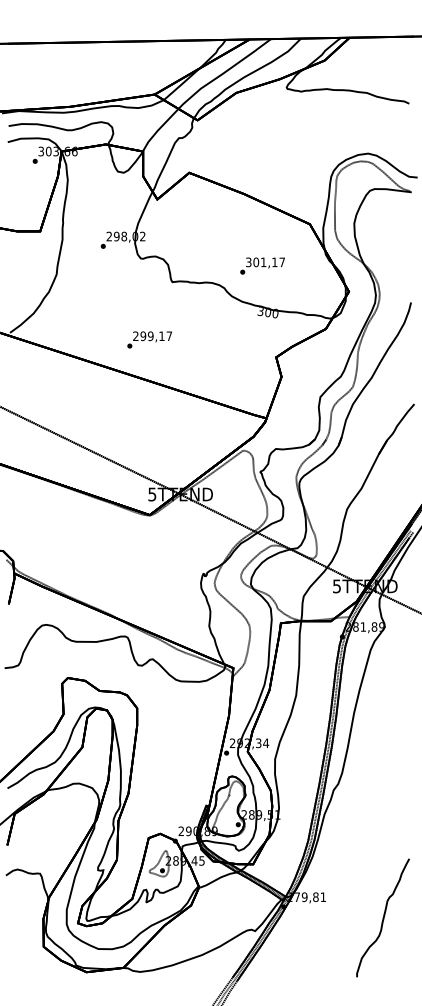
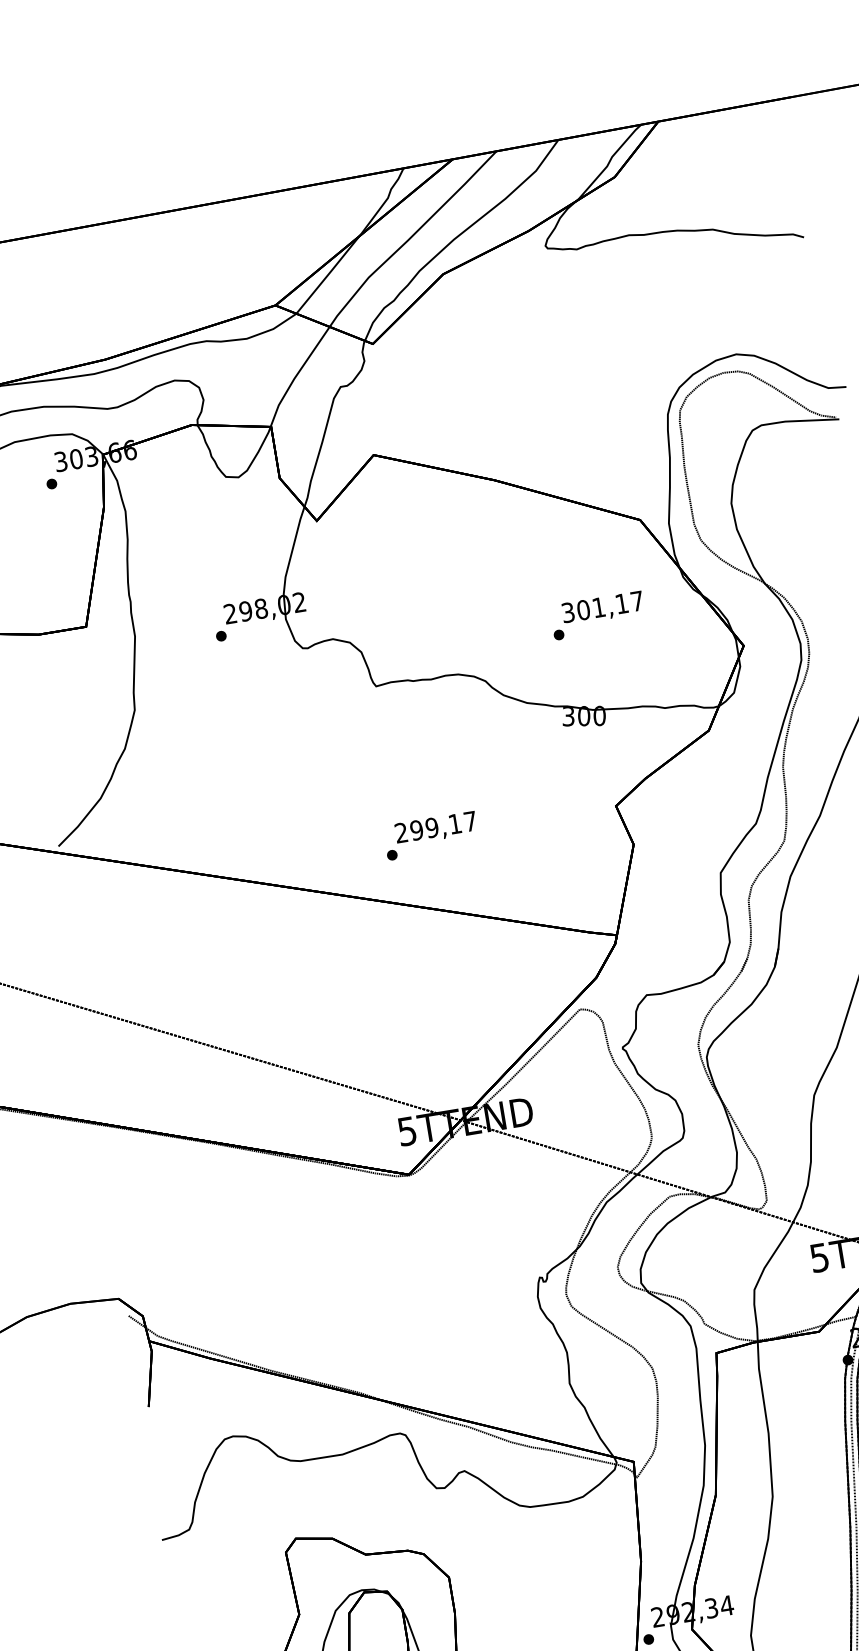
text: (262, 265) -> (597, 614), moved
text: (149, 339) -> (430, 834), moved

